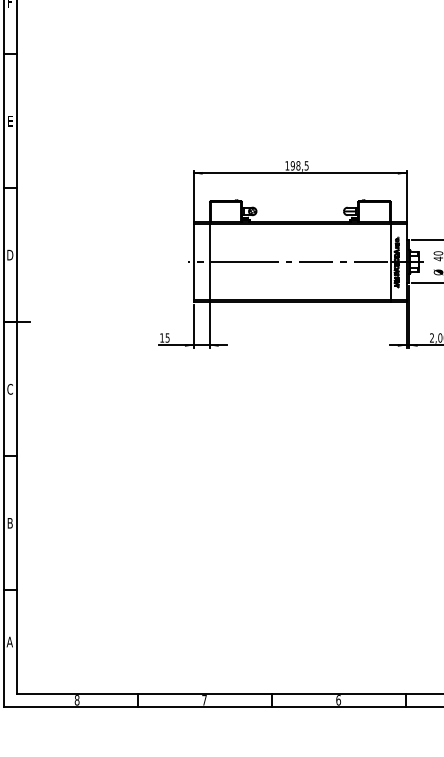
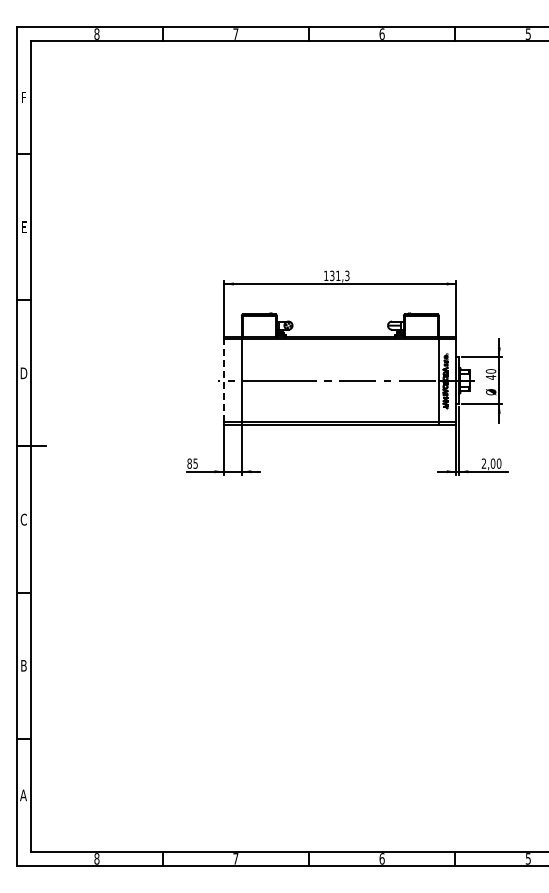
text: (299, 165) -> (339, 275), 198,5 -> 131,3
line: (194, 261) -> (224, 380), solid -> dashed
text: (162, 337) -> (189, 463), 15 -> 85

